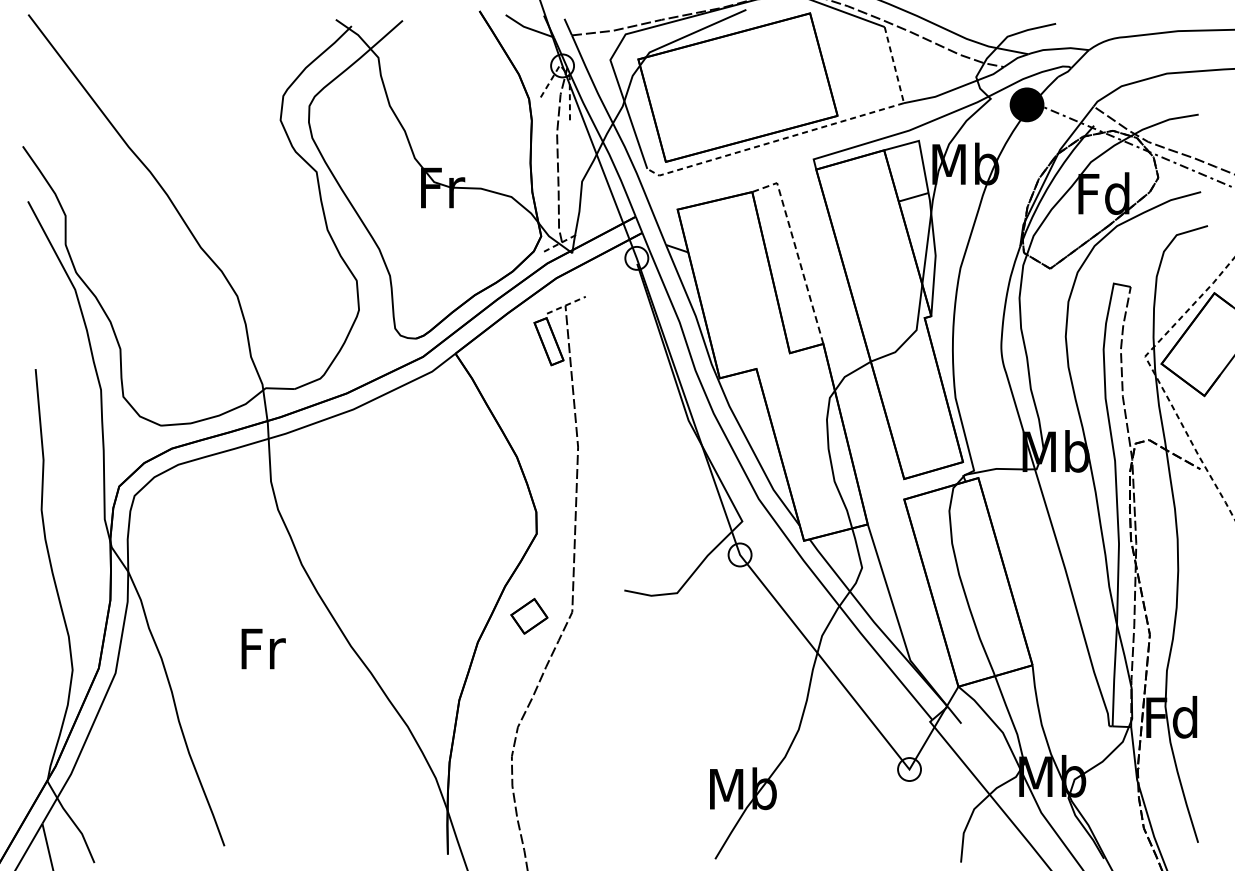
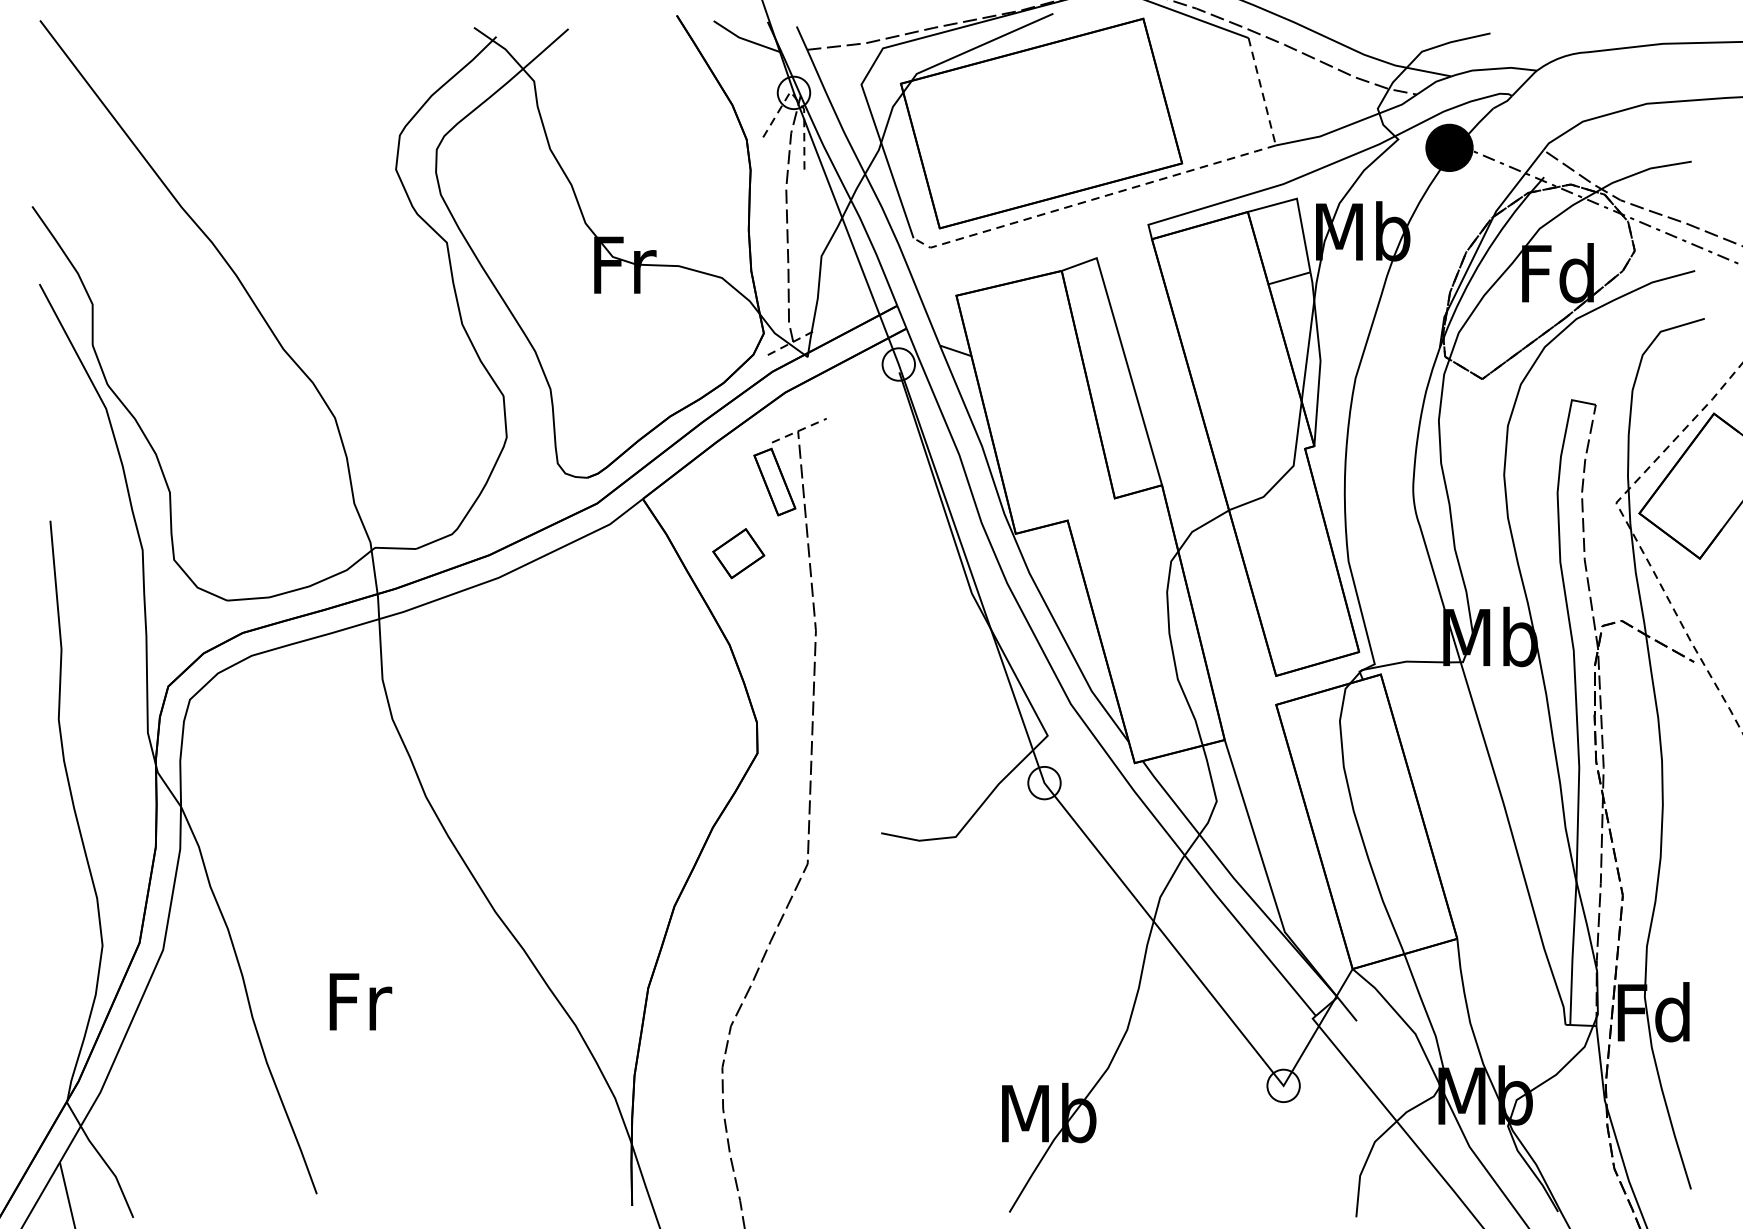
line: (796, 250) -> (1124, 353), dashed -> solid
part: (529, 616) -> (738, 553), moved
text: (263, 648) -> (360, 1001), moved

